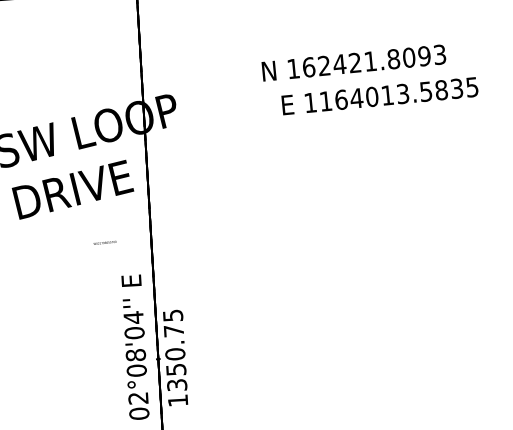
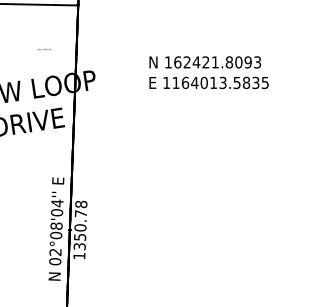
text: (379, 95) -> (208, 82), moved
text: (105, 242) -> (44, 49), moved
text: (173, 315) -> (81, 204), 1350.75 -> 1350.78

